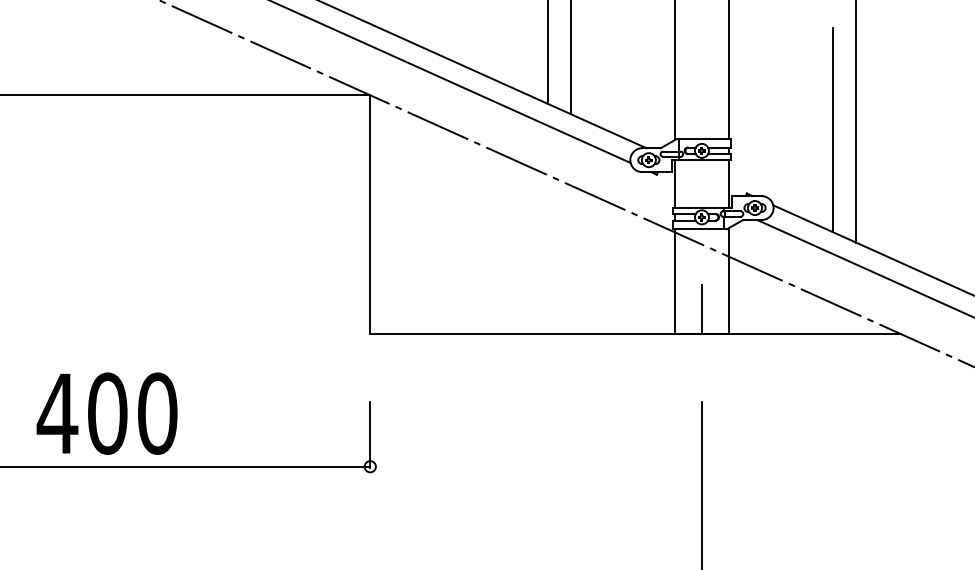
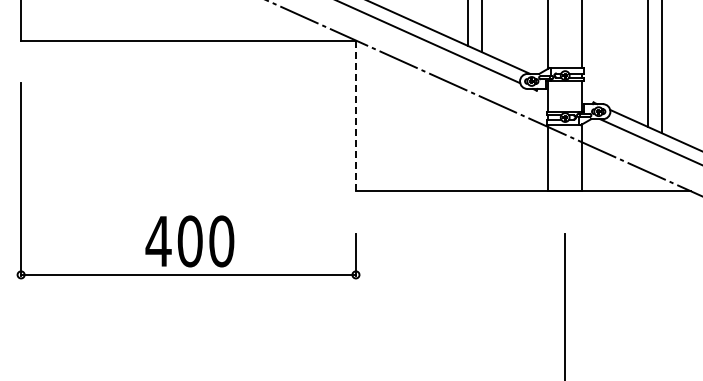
line: (369, 214) -> (355, 115), solid -> dashed
line: (702, 309) -> (565, 175), removed

